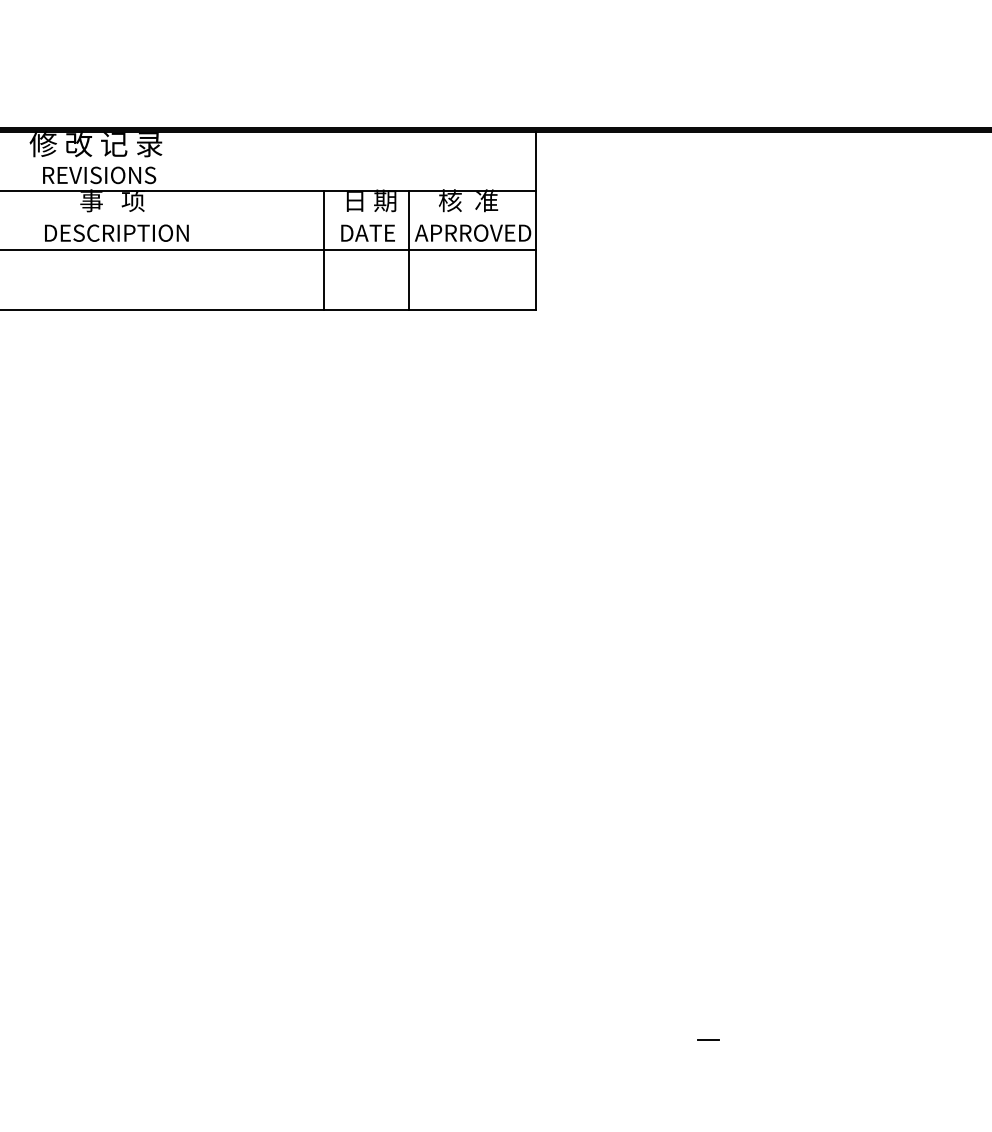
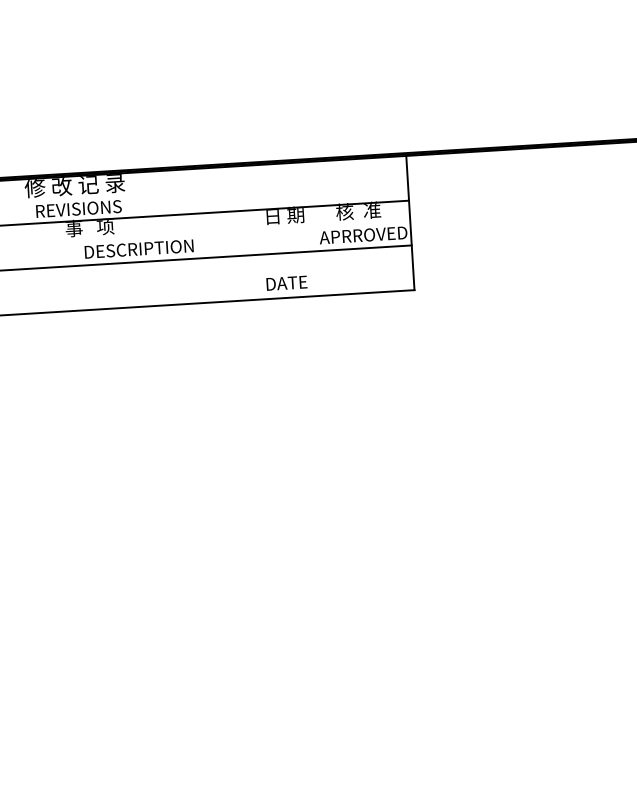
text: (116, 232) -> (138, 248), moved
text: (367, 232) -> (286, 282), moved
line: (324, 250) -> (252, 255), removed
line: (408, 250) -> (315, 251), removed

